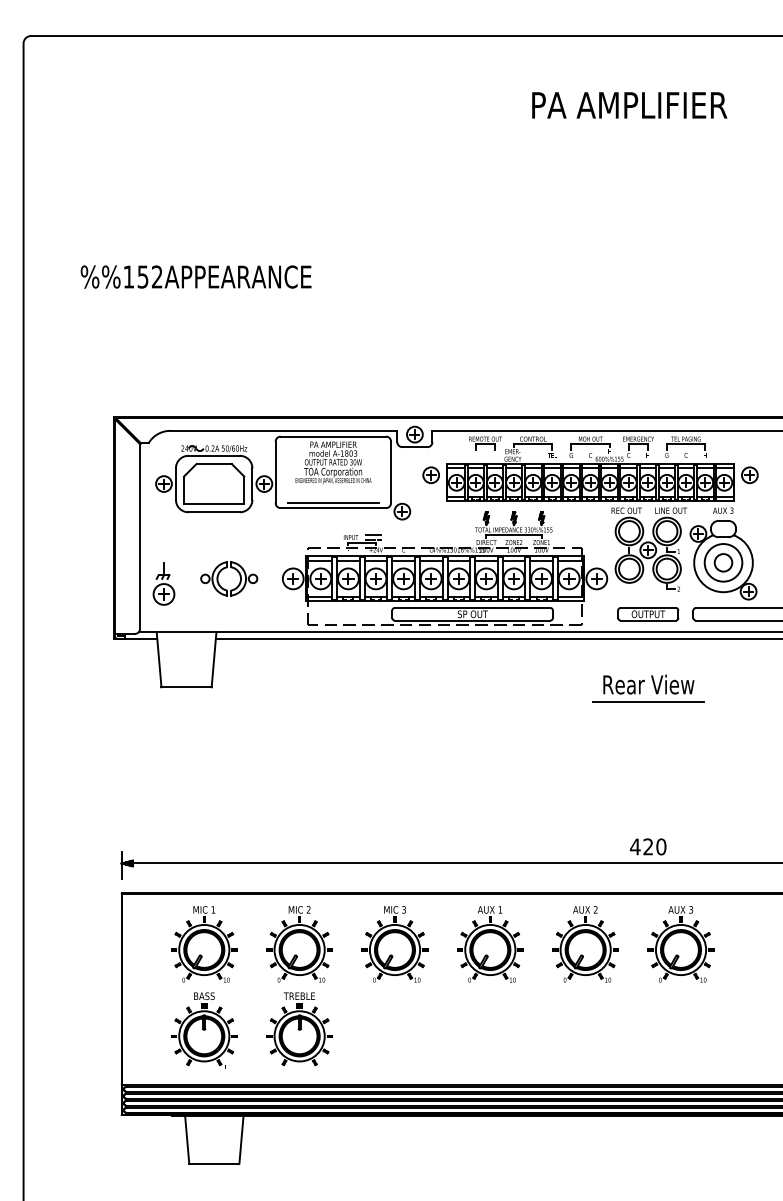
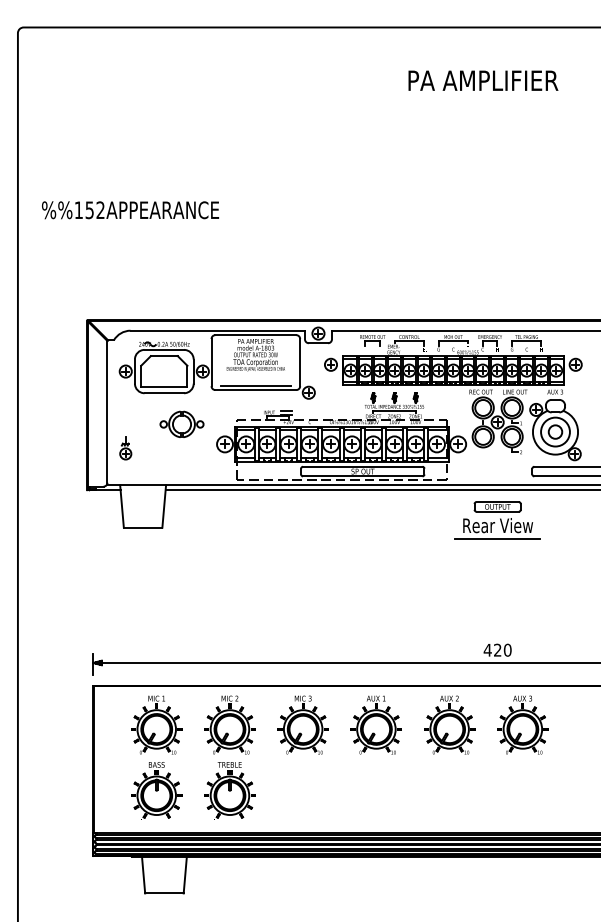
text: (195, 276) -> (130, 209), moved
part: (235, 570) -> (186, 417), moved
part: (163, 583) -> (125, 447), size x0.7
part: (648, 614) -> (497, 507), moved

